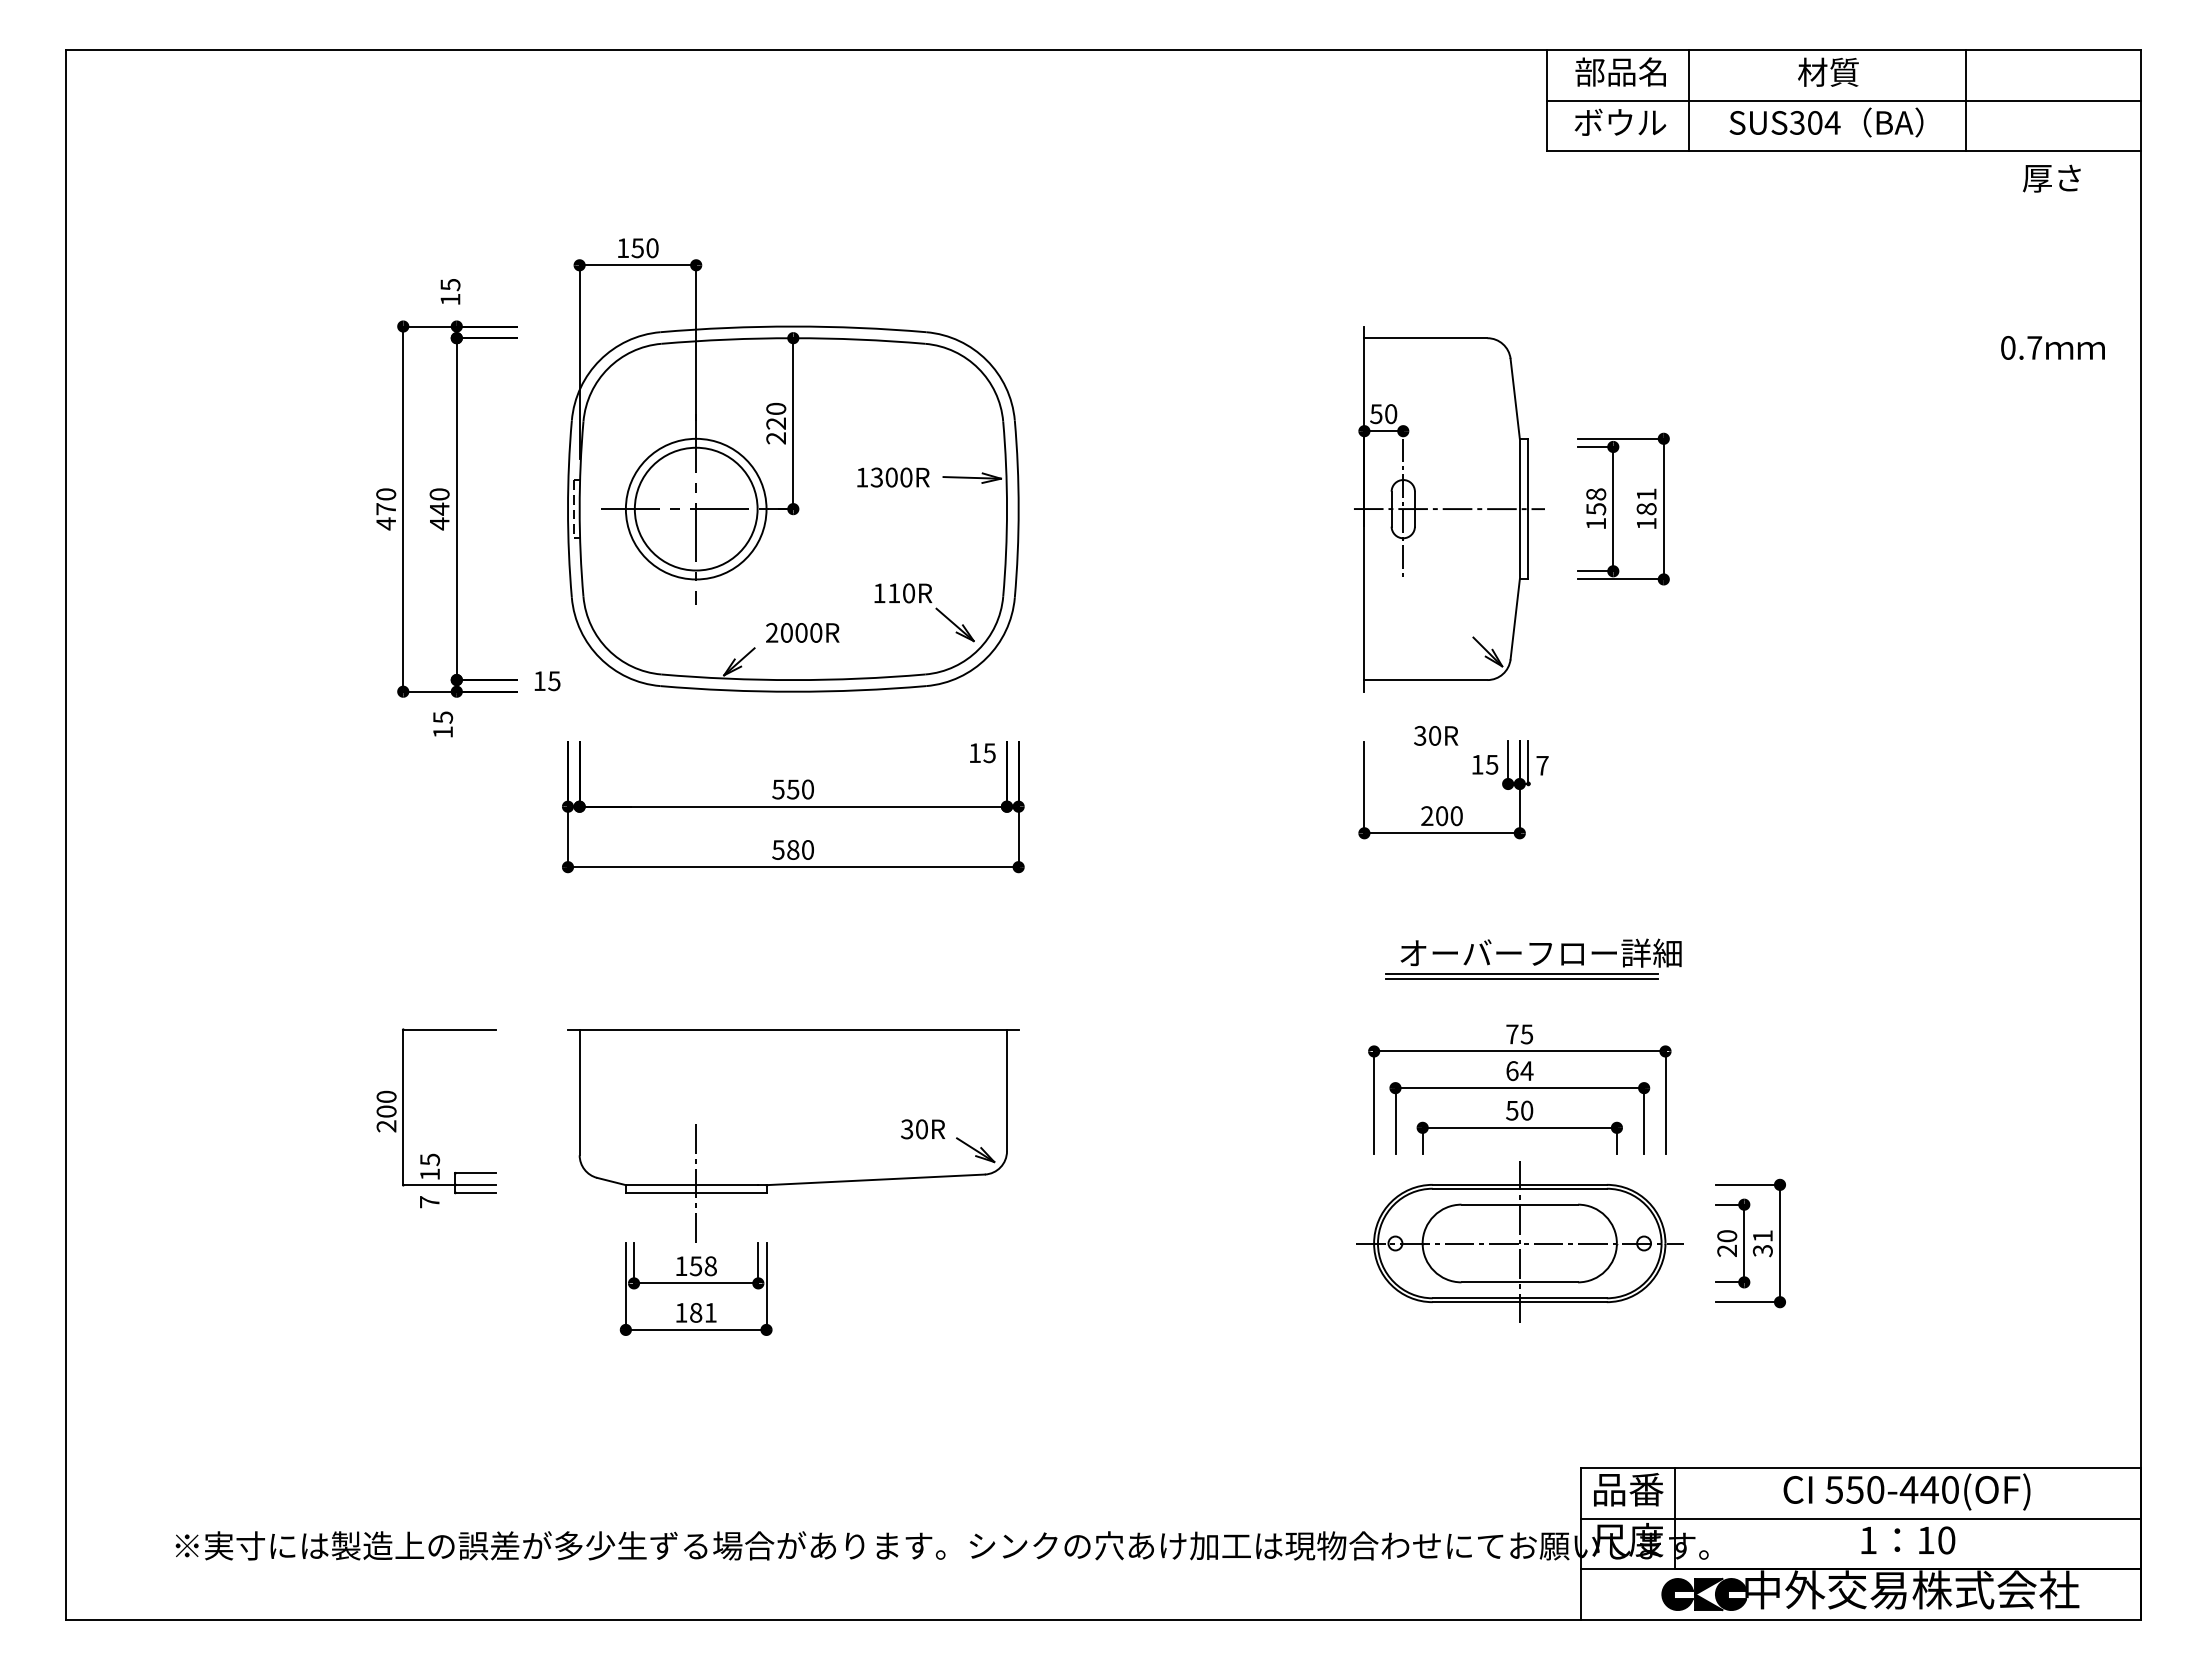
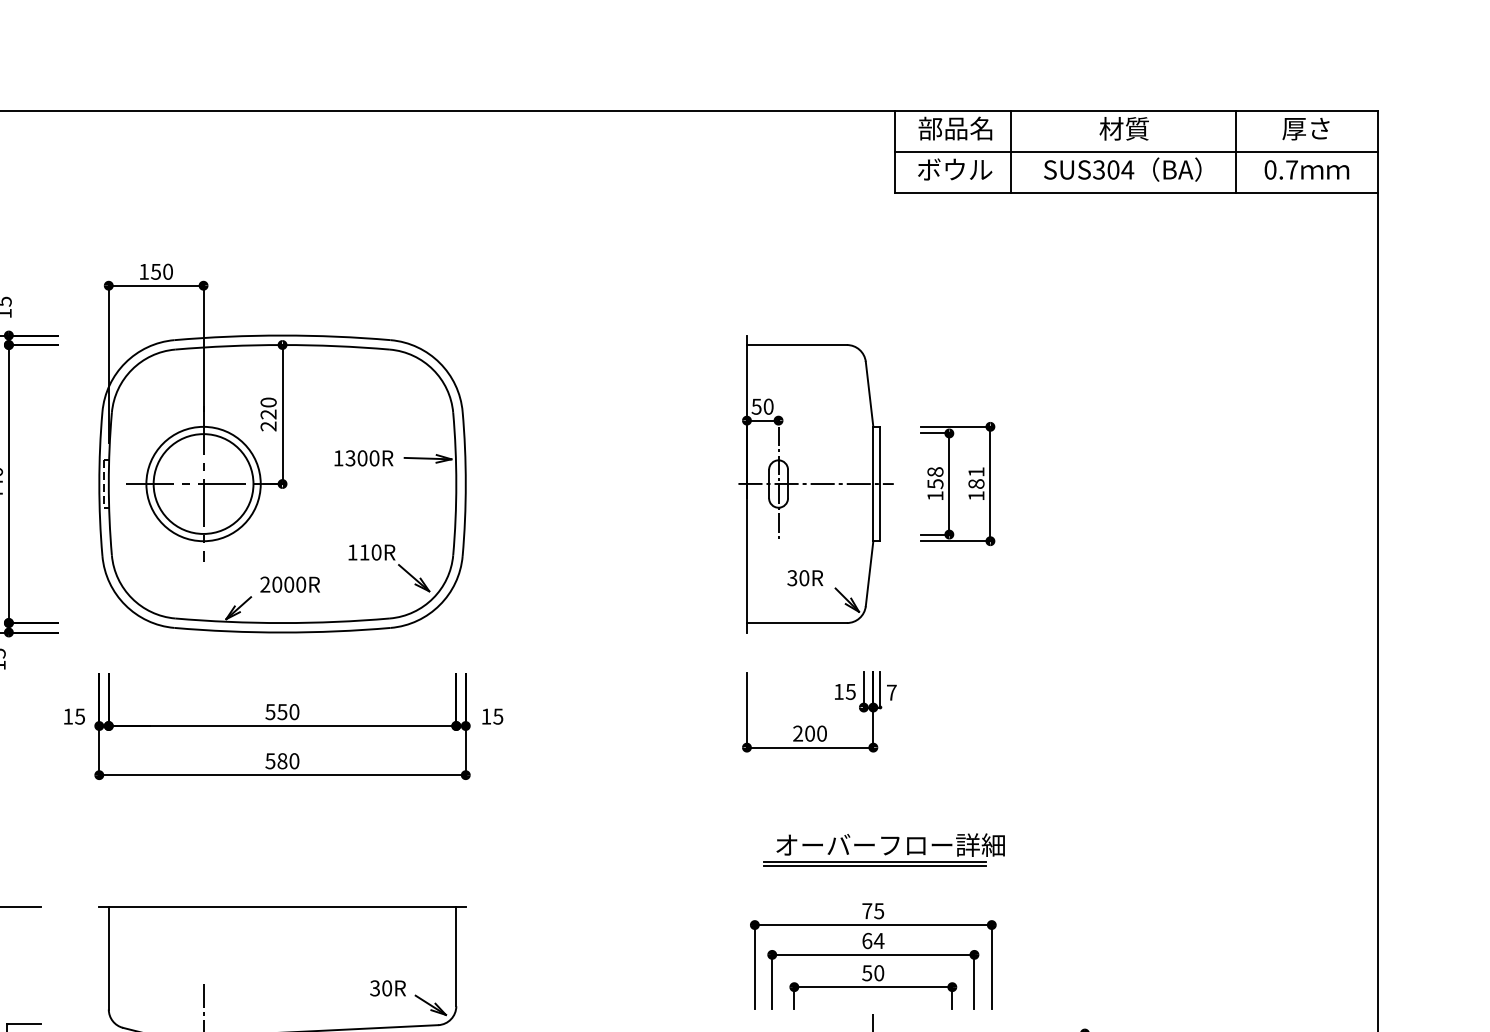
text: (2051, 178) -> (1305, 128), moved
text: (2052, 347) -> (1306, 169), moved
text: (547, 681) -> (74, 716), moved
text: (1436, 735) -> (805, 577), moved
text: (982, 753) -> (492, 716), moved

